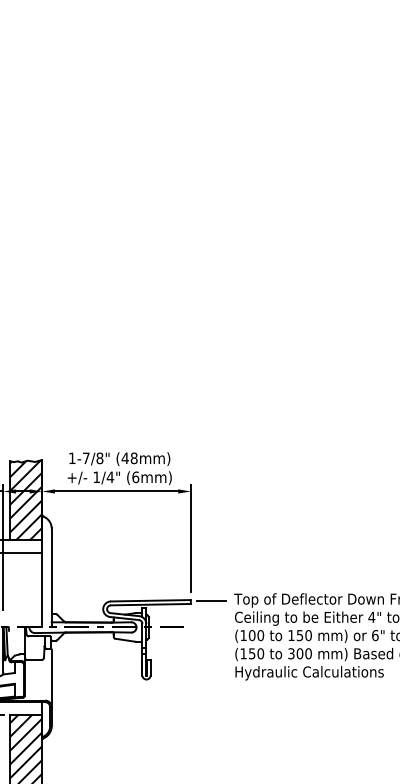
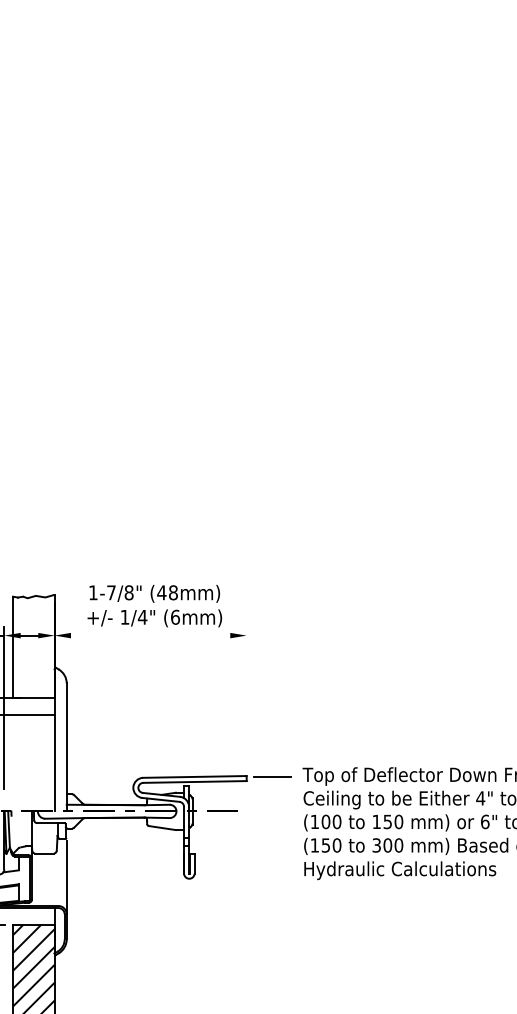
line: (116, 491) -> (150, 635), removed
hatch: (26, 499) -> (34, 645), removed
line: (190, 538) -> (246, 696), removed

